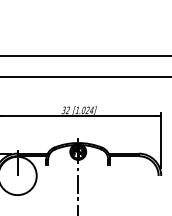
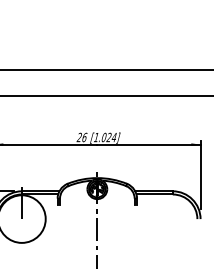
text: (66, 110) -> (82, 137), 32 -> 26

